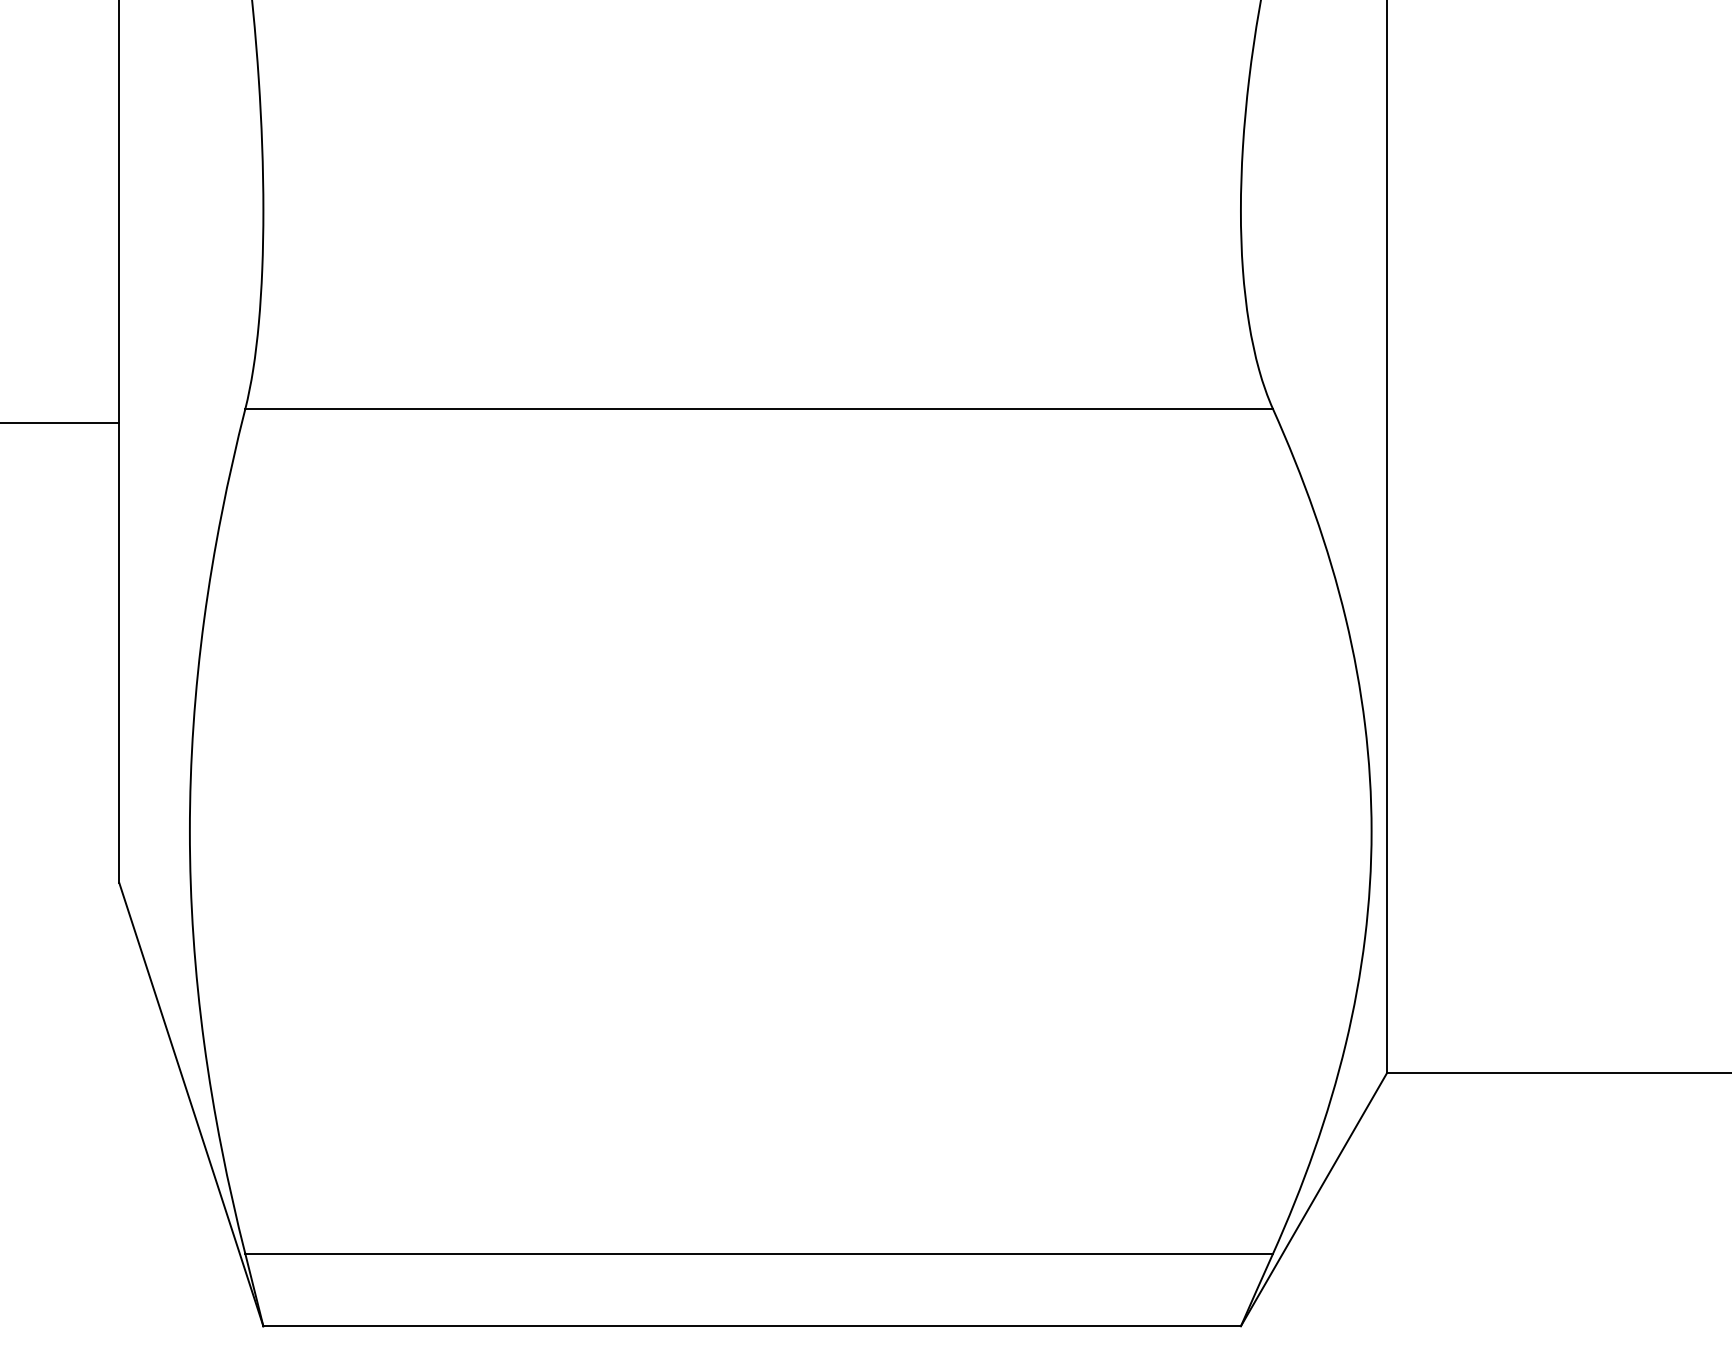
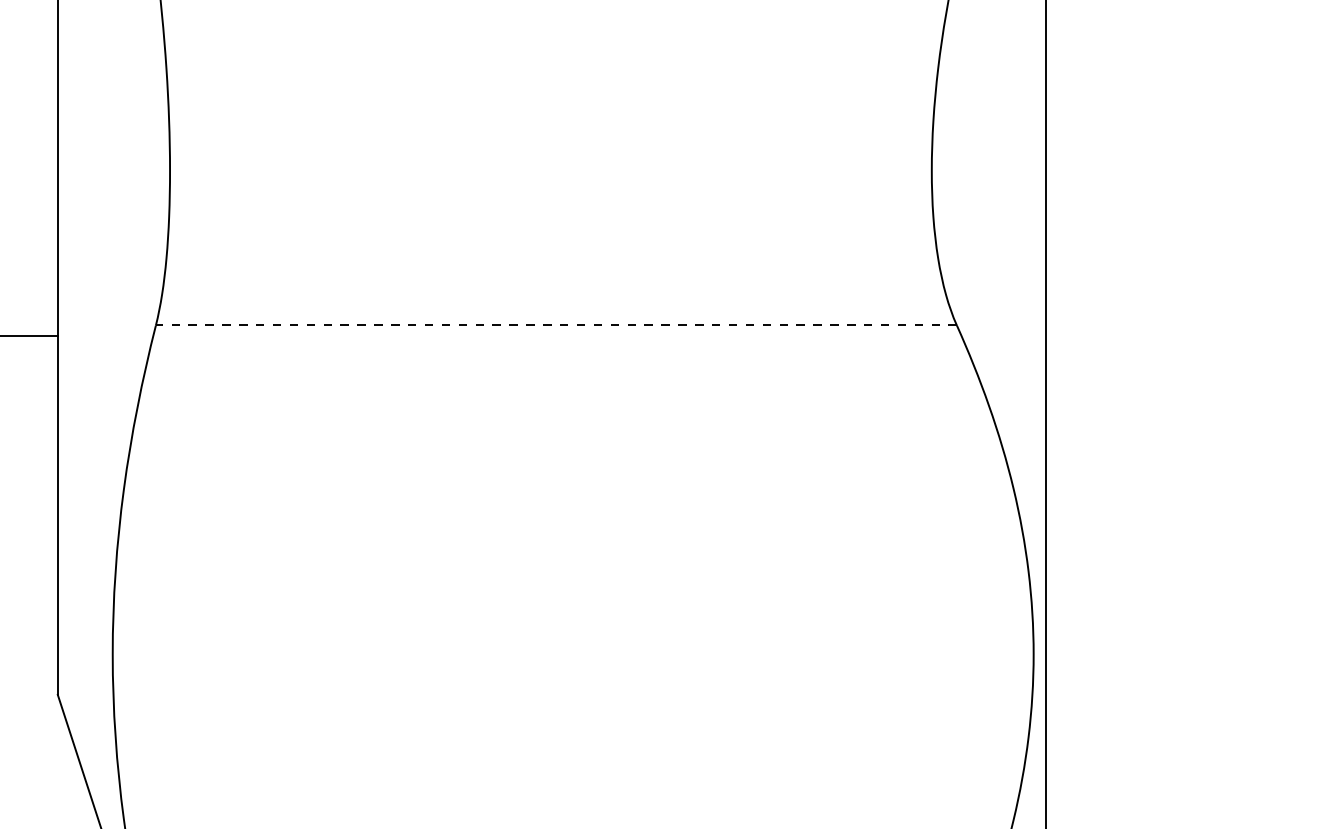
line: (759, 409) -> (556, 325), solid -> dashed

